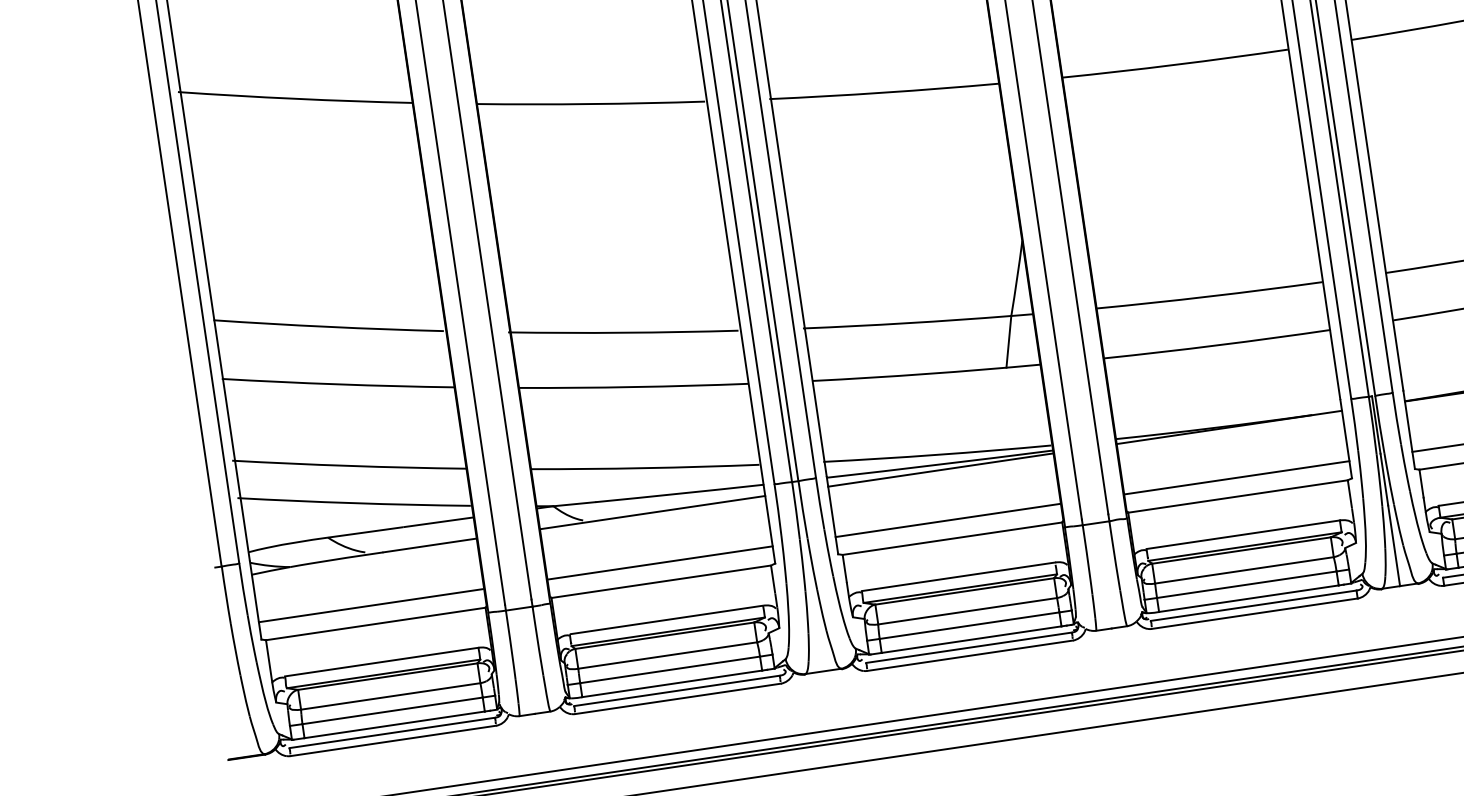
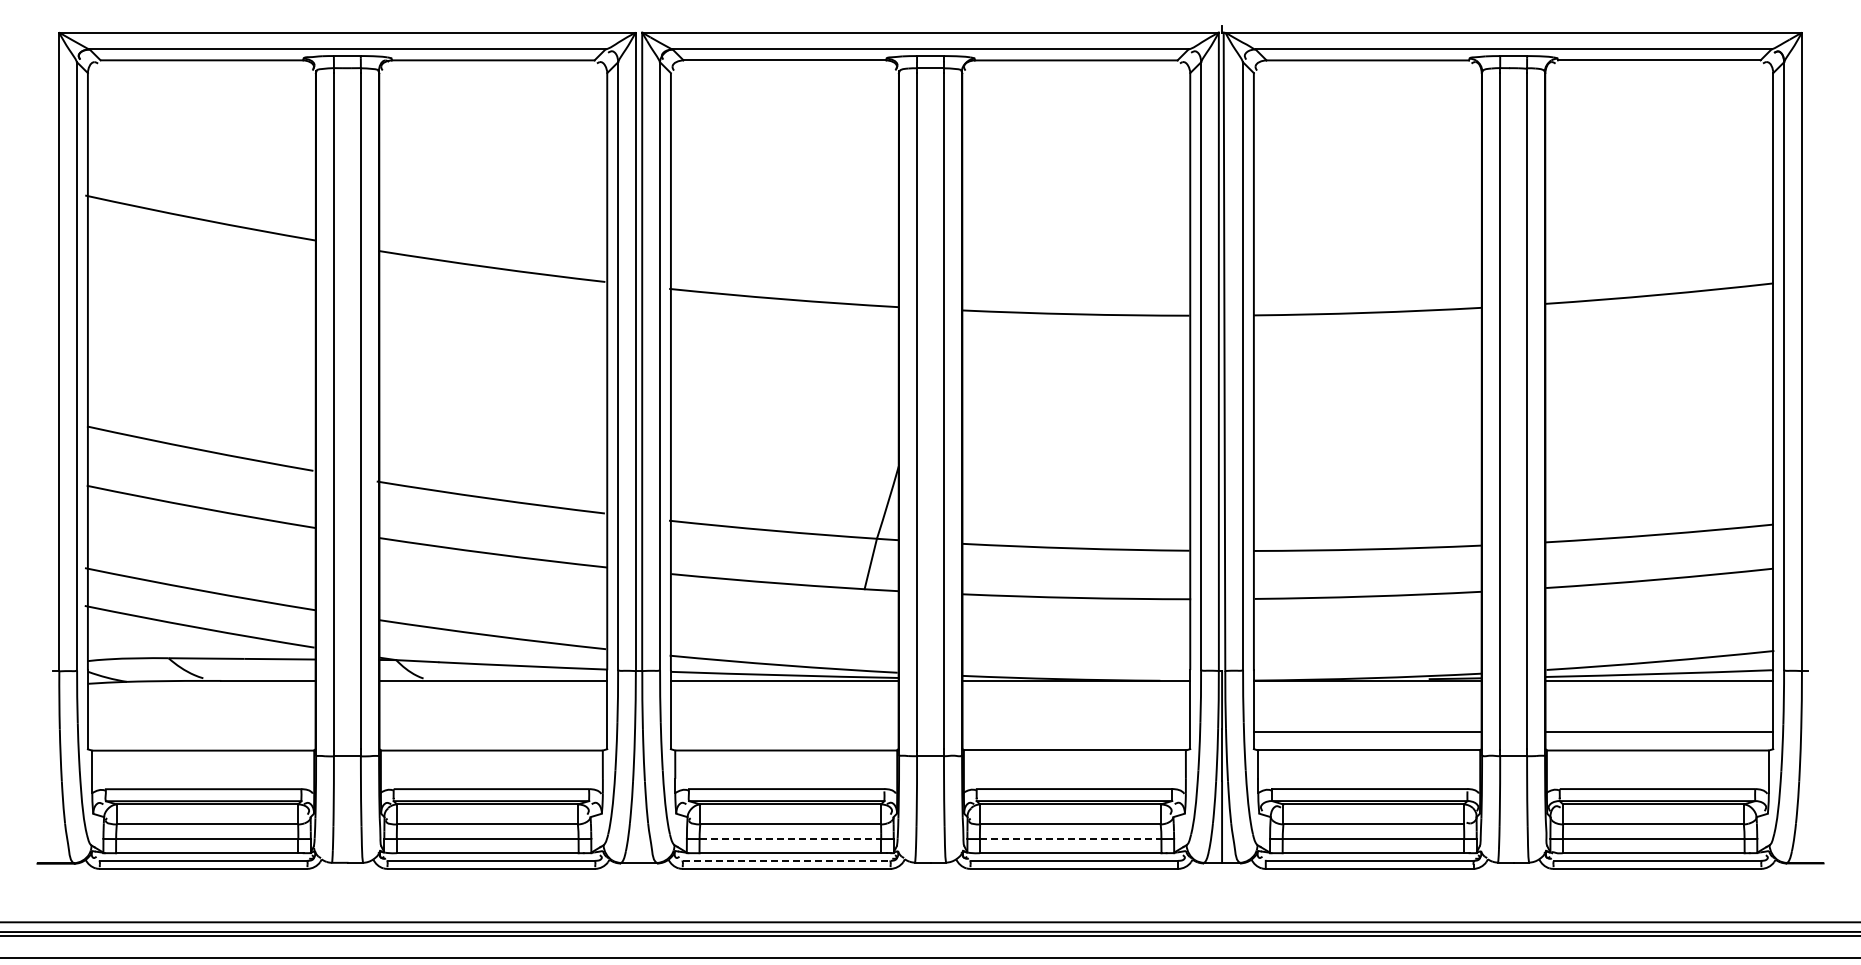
line: (1236, 477) -> (1076, 731), removed
line: (947, 520) -> (783, 731), removed
line: (660, 562) -> (493, 731), removed
line: (1246, 585) -> (1070, 839), solid -> dashed
line: (370, 605) -> (200, 731), removed
line: (969, 626) -> (790, 839), solid -> dashed
line: (968, 647) -> (786, 860), solid -> dashed

